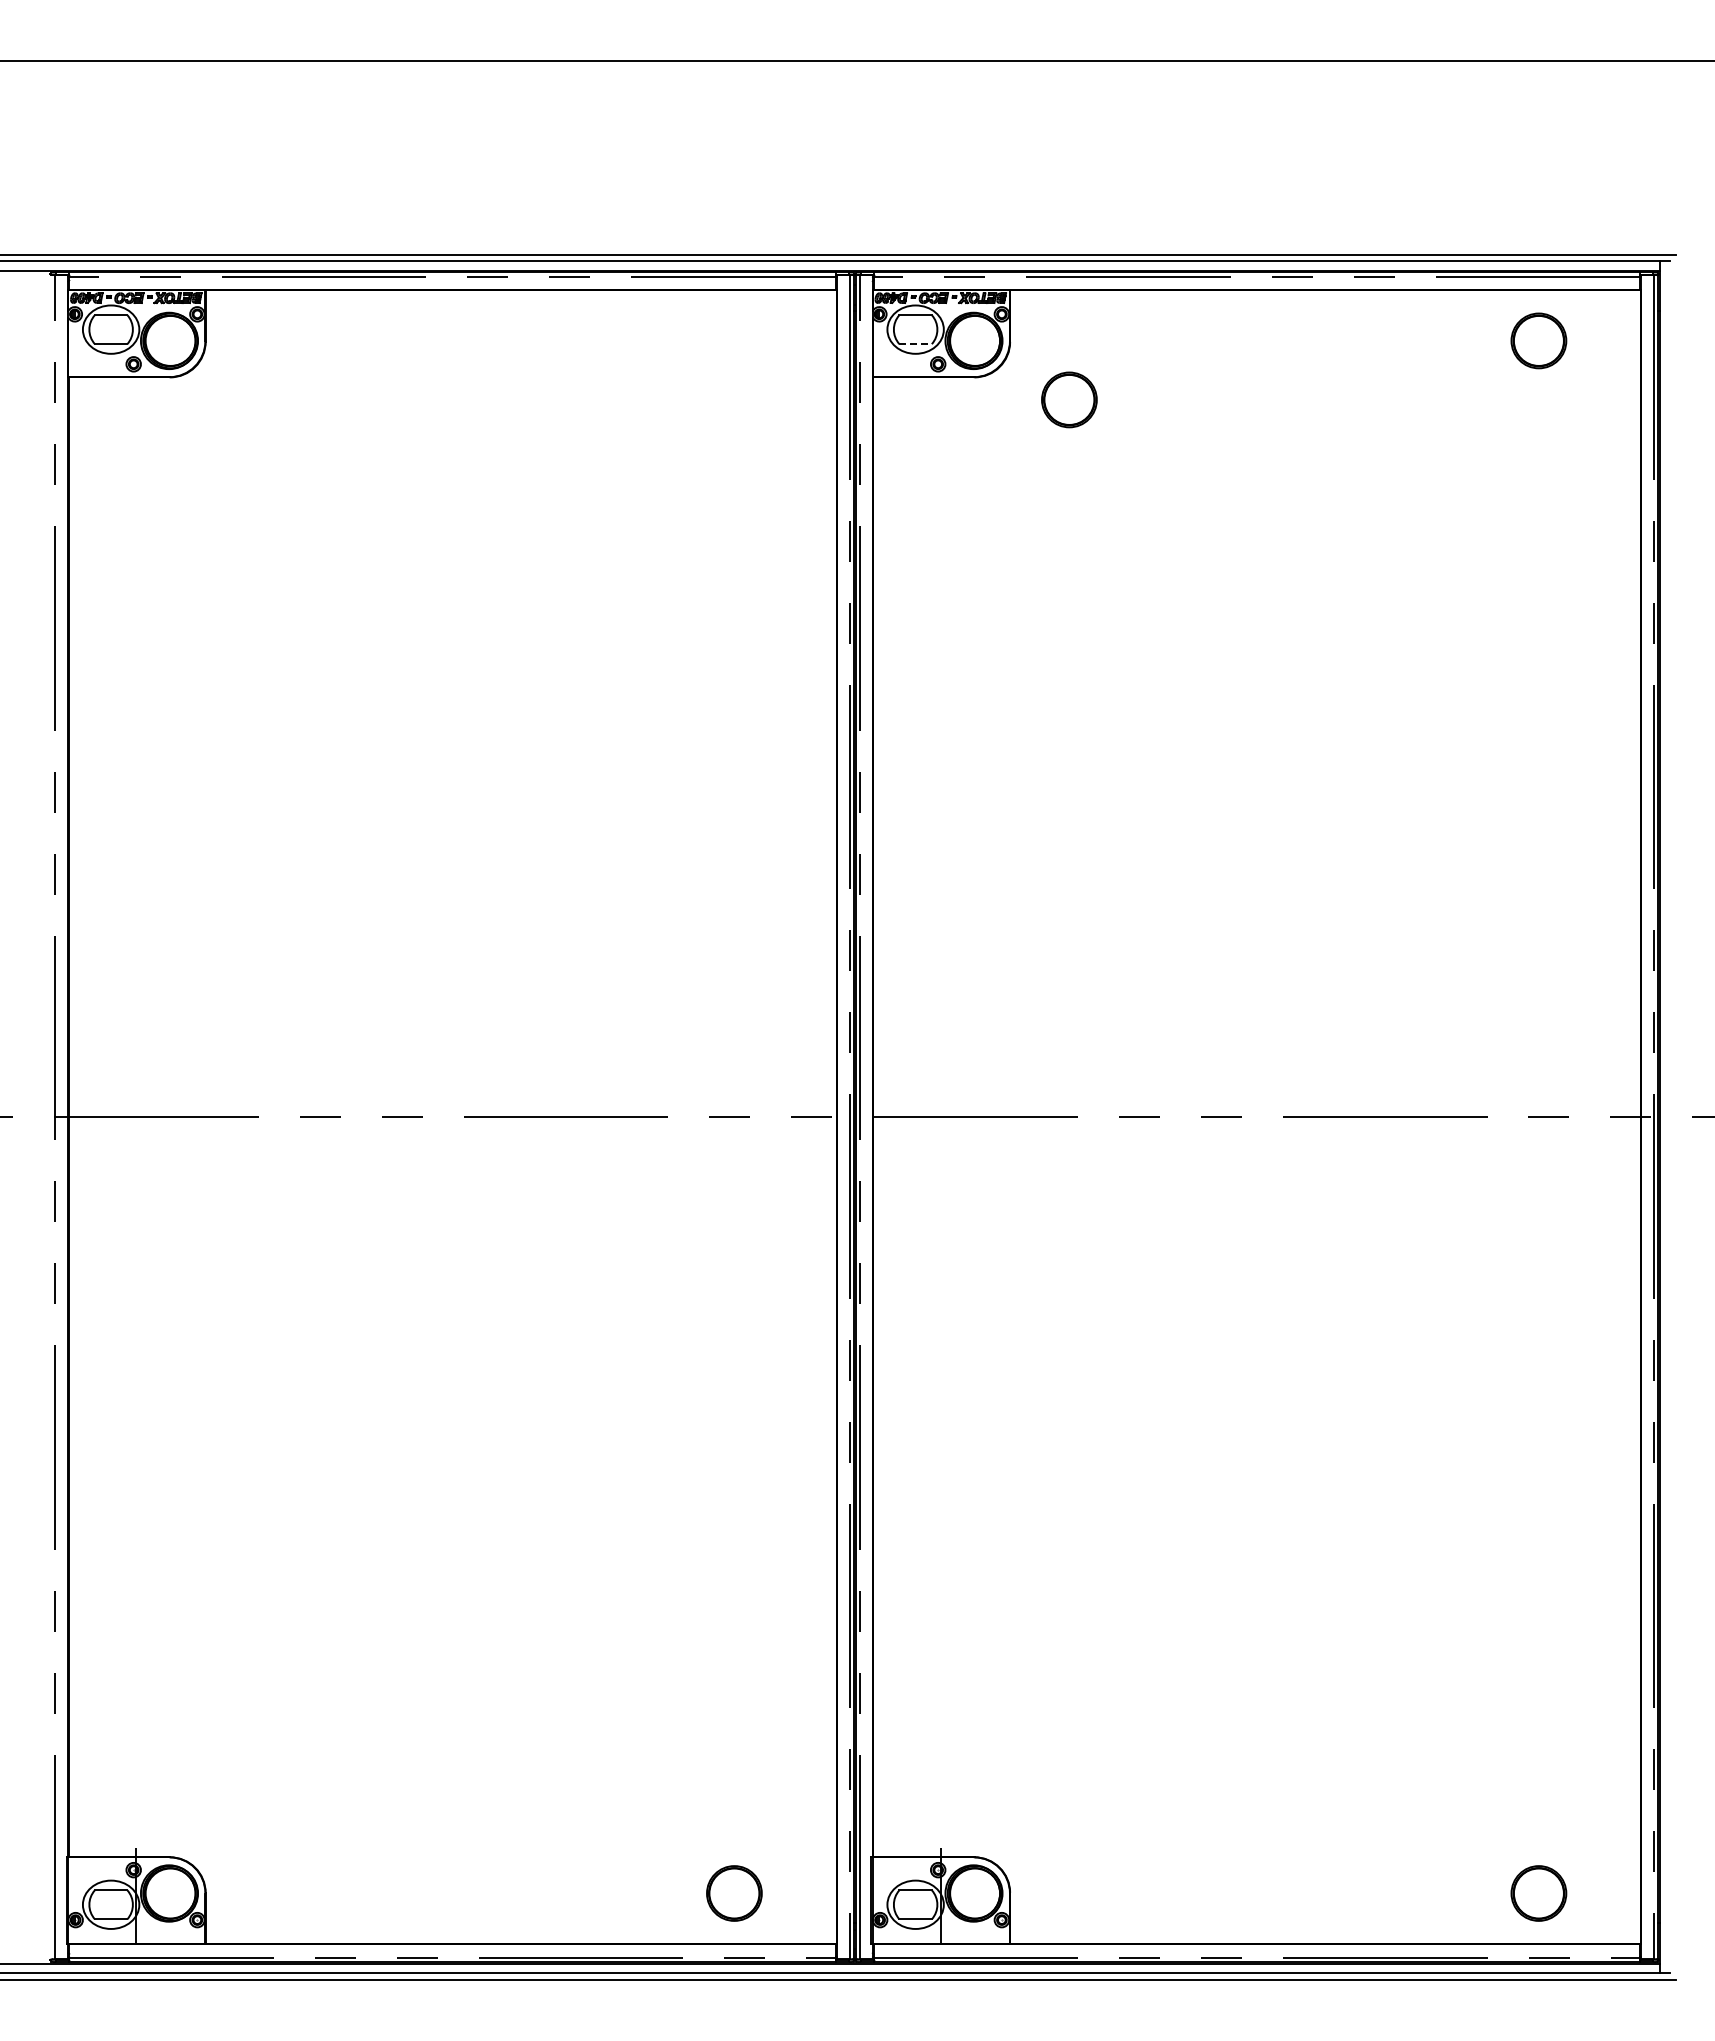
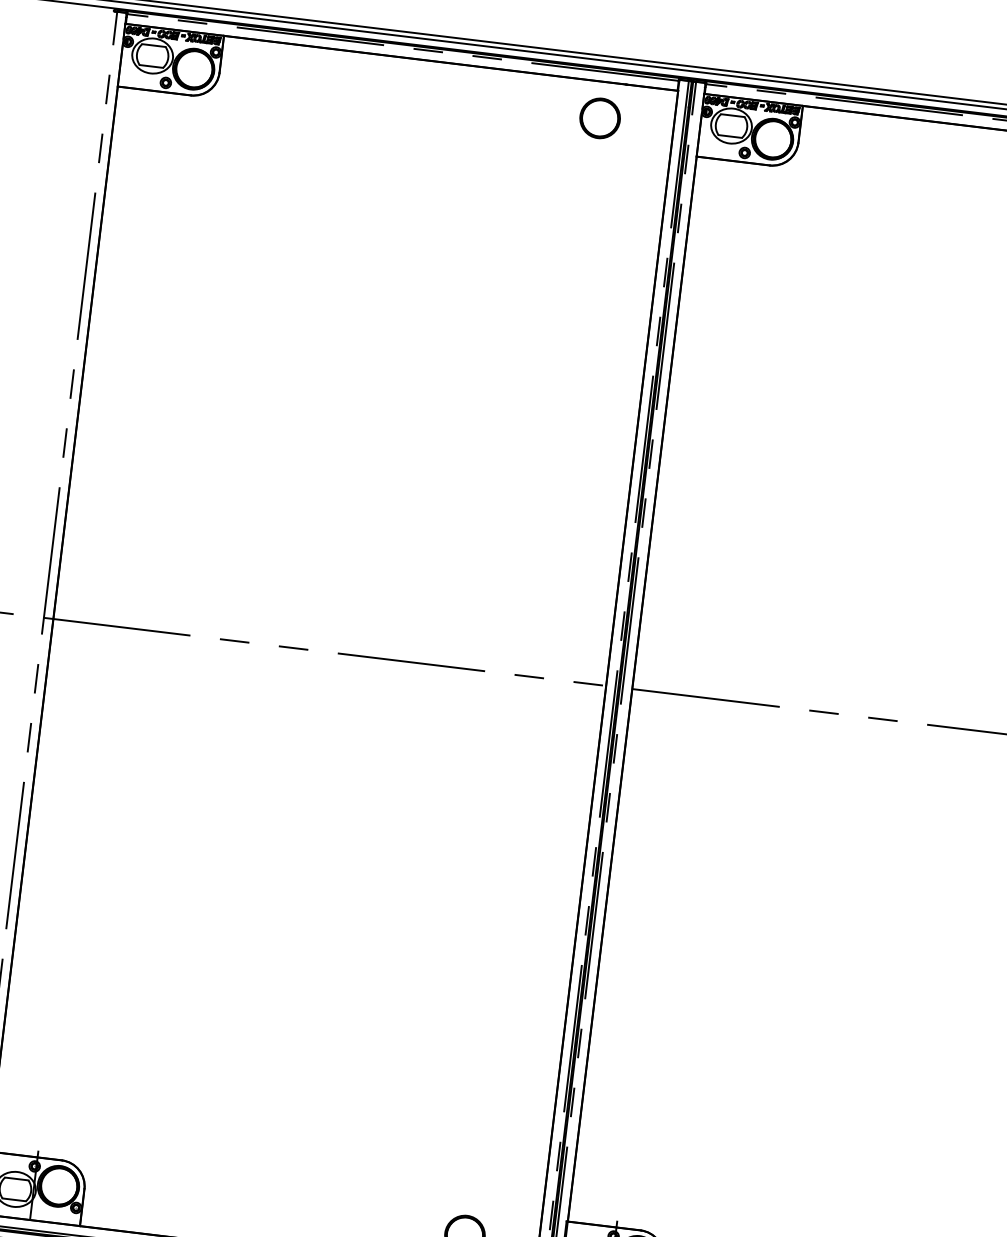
line: (916, 344) -> (730, 136), dashed -> solid
part: (1069, 399) -> (600, 118), moved

